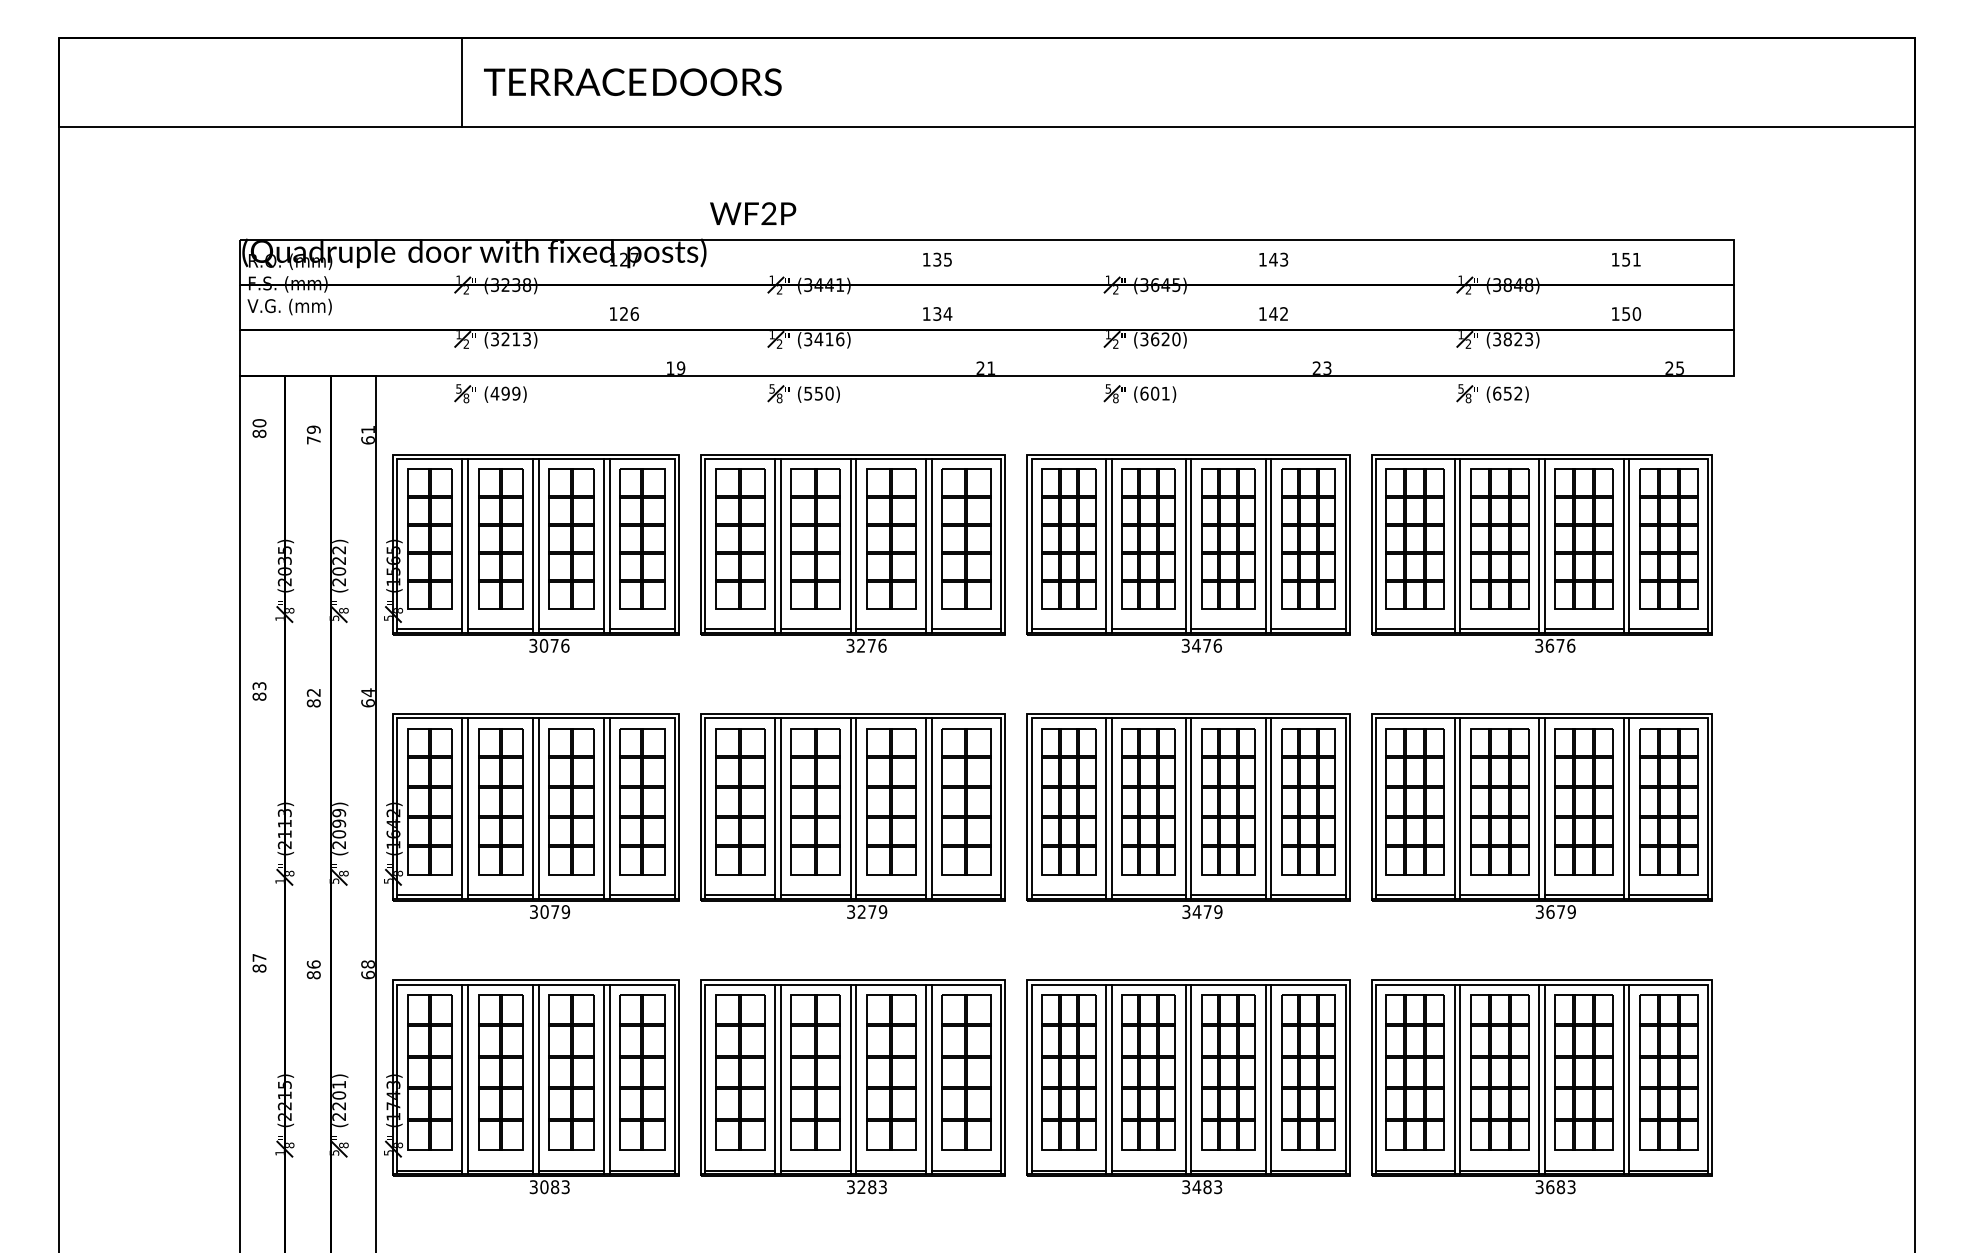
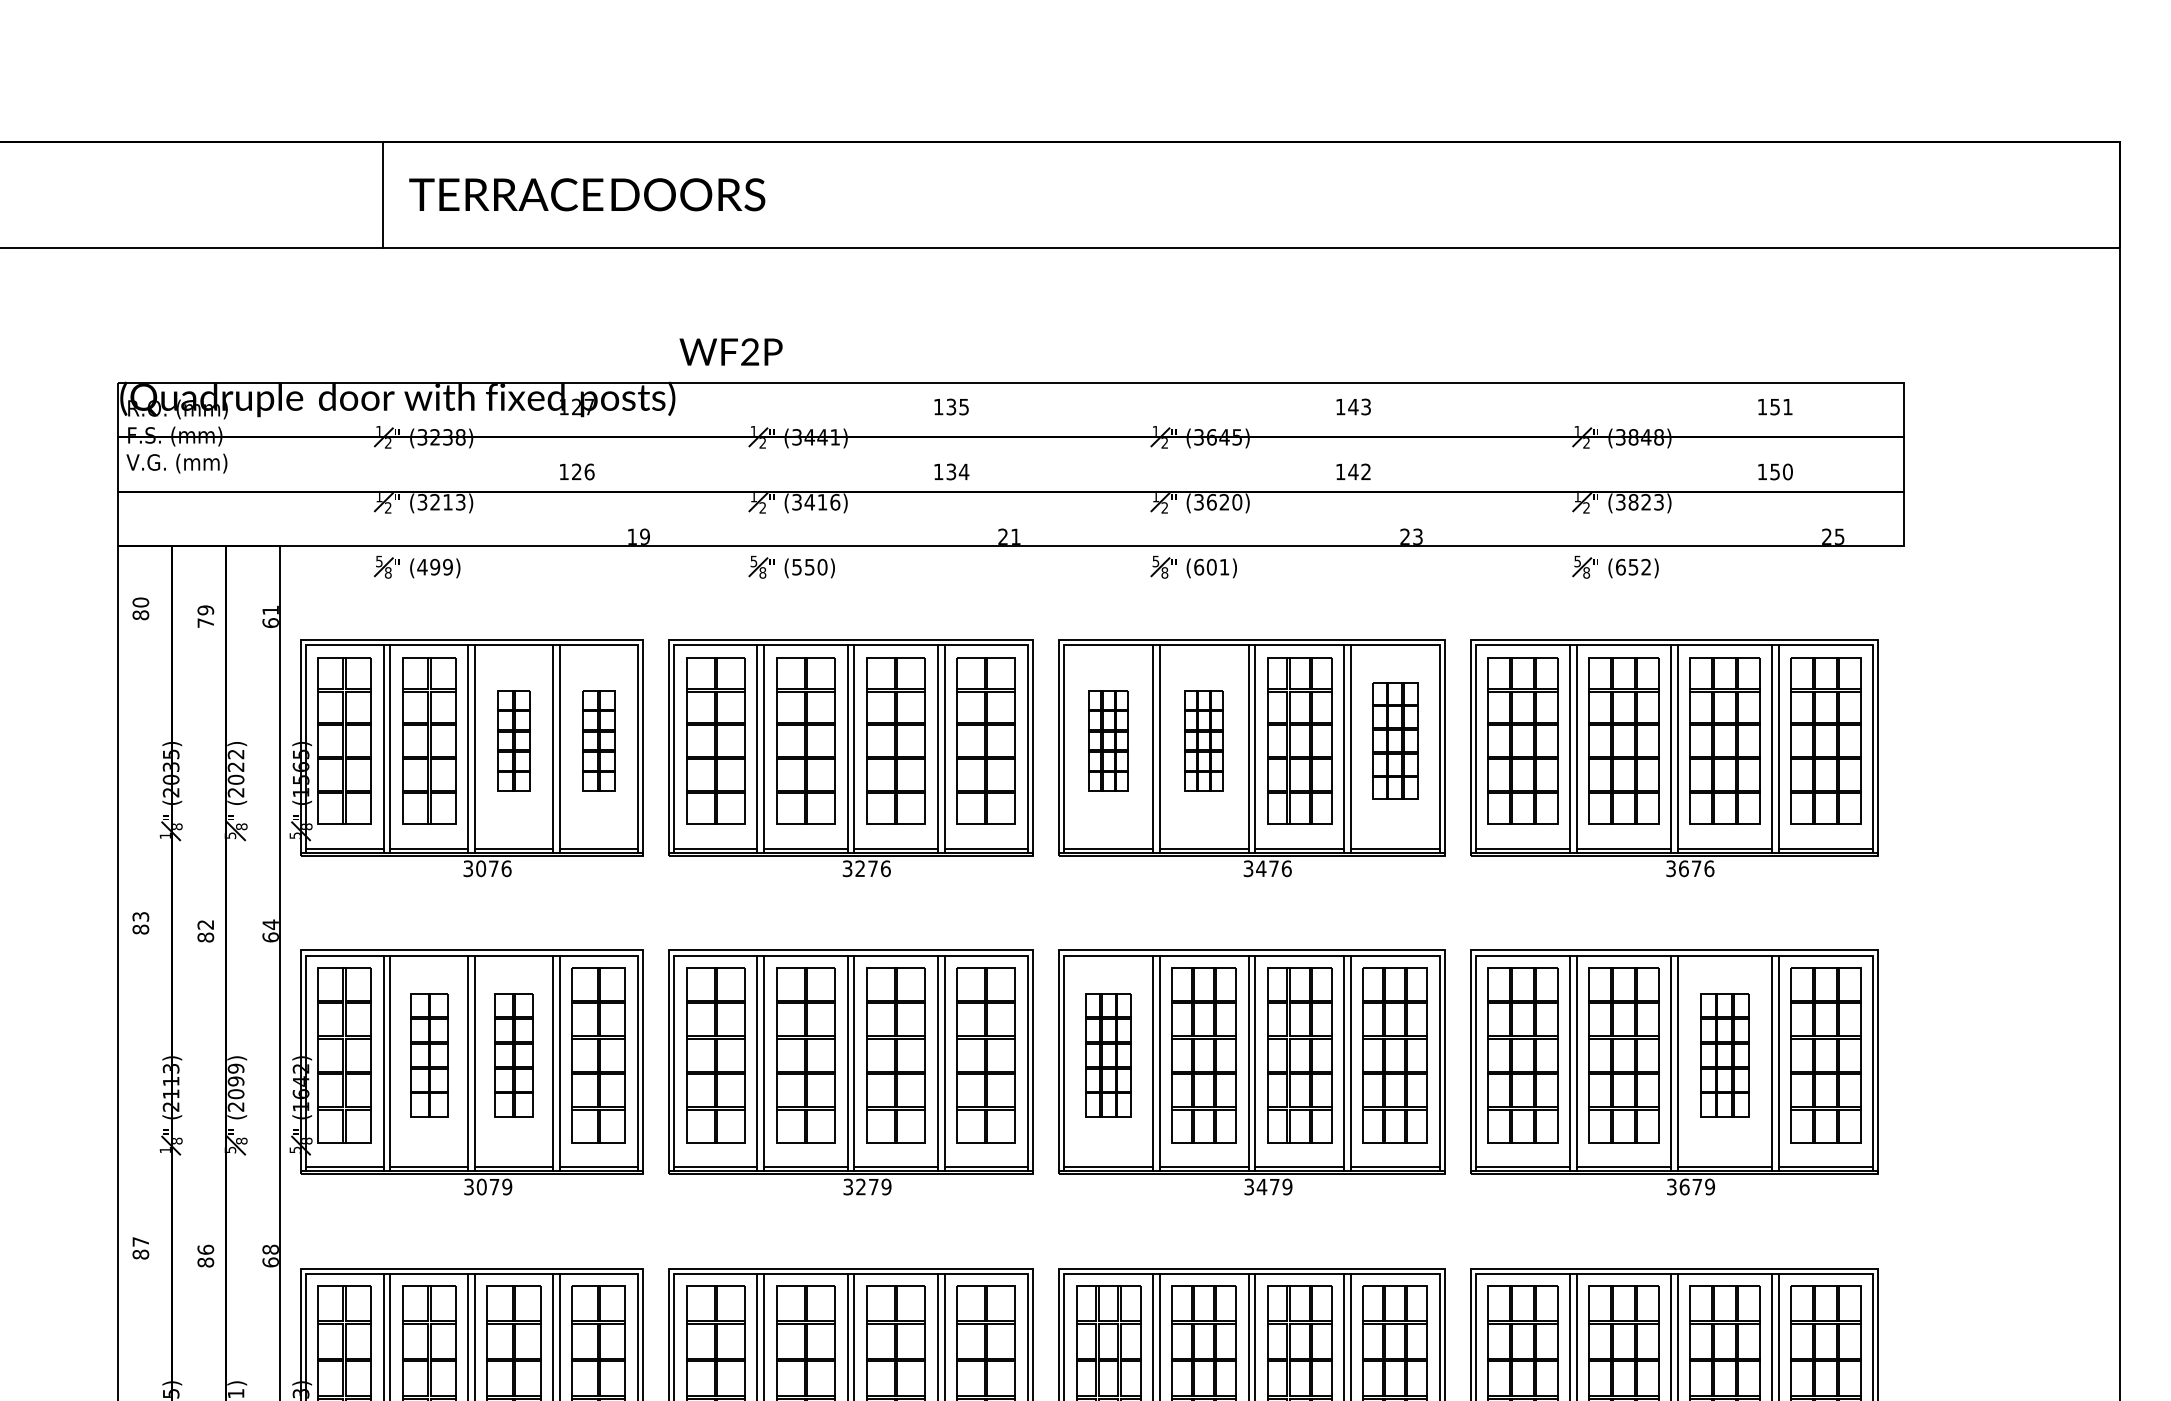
part: (571, 538) -> (513, 740), size x0.6
part: (642, 538) -> (598, 740), size x0.6
part: (1068, 538) -> (1108, 740), size x0.6
part: (1148, 538) -> (1203, 740), size x0.6
part: (1308, 538) -> (1395, 740), size x0.7
part: (500, 801) -> (429, 1054), size x0.7
part: (571, 801) -> (513, 1054), size x0.7
part: (1068, 801) -> (1108, 1054), size x0.7
part: (1583, 801) -> (1724, 1054), size x0.7

